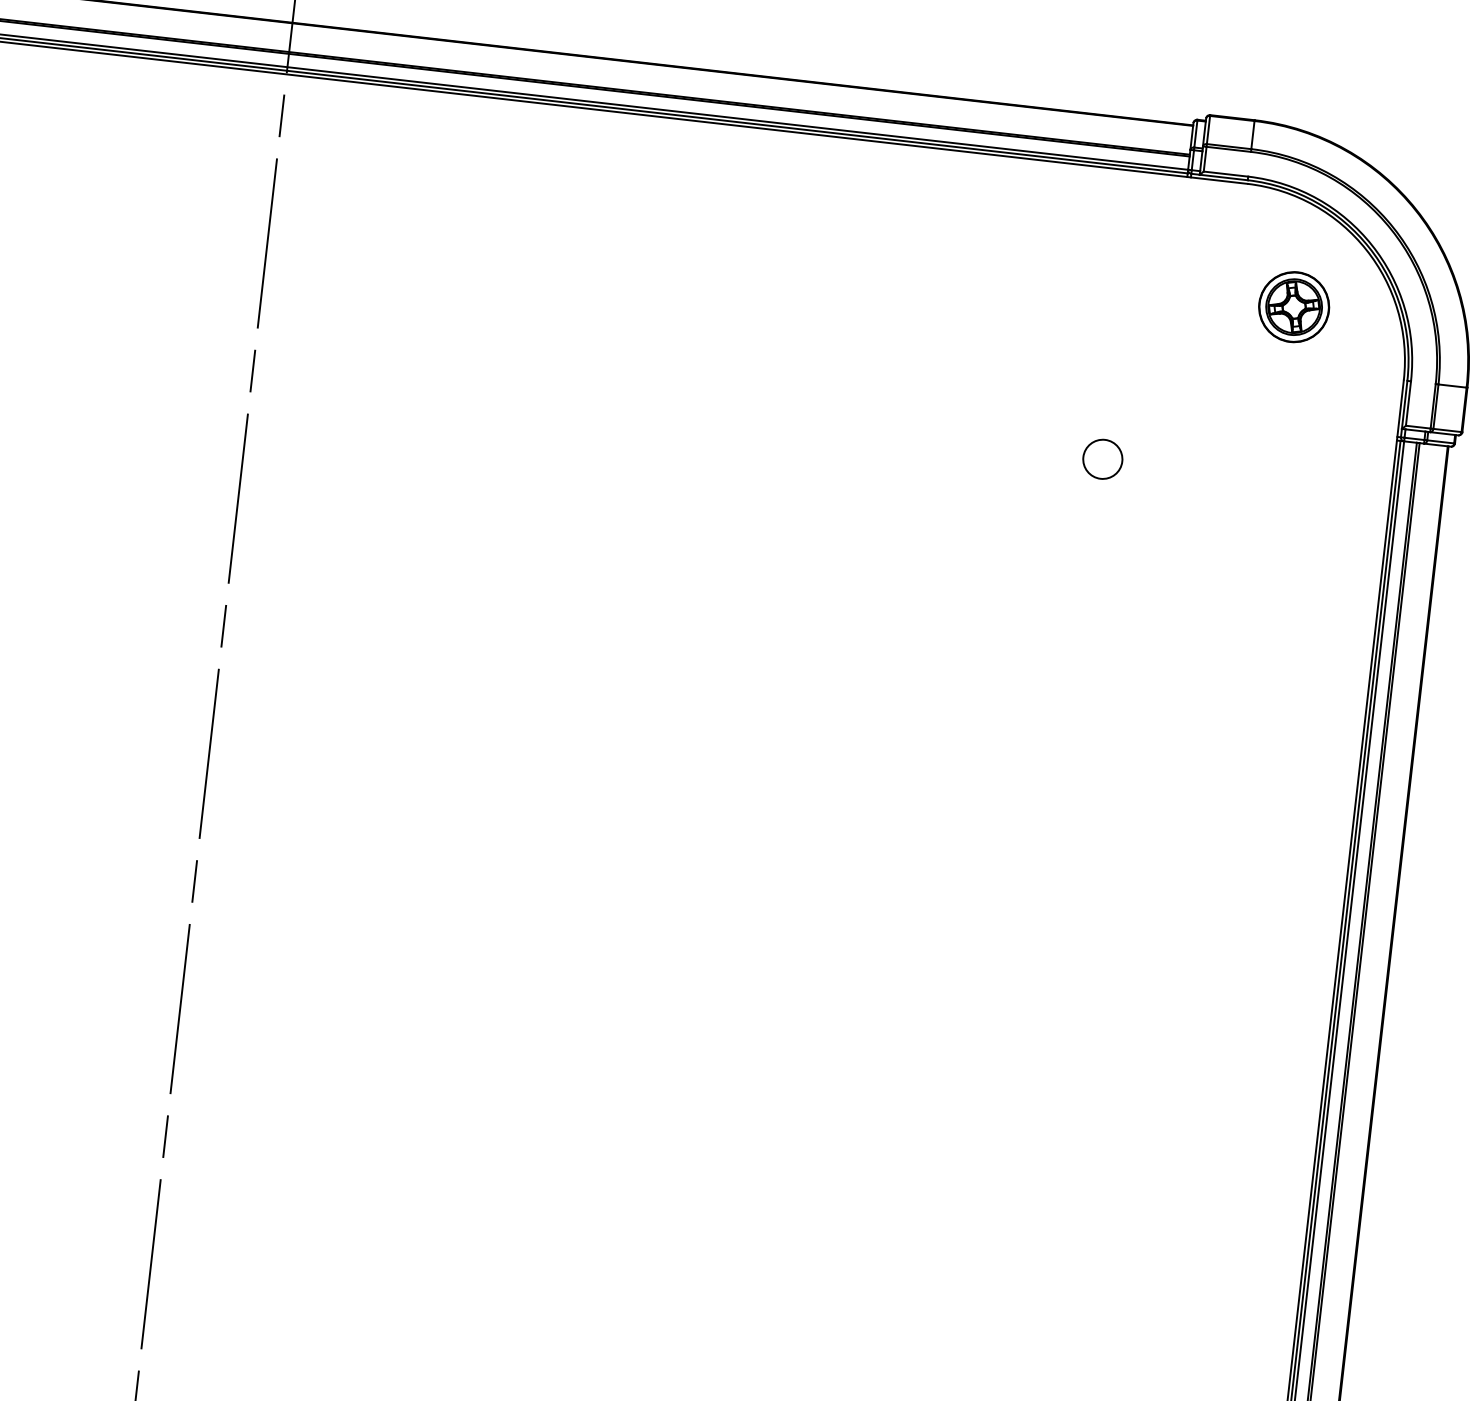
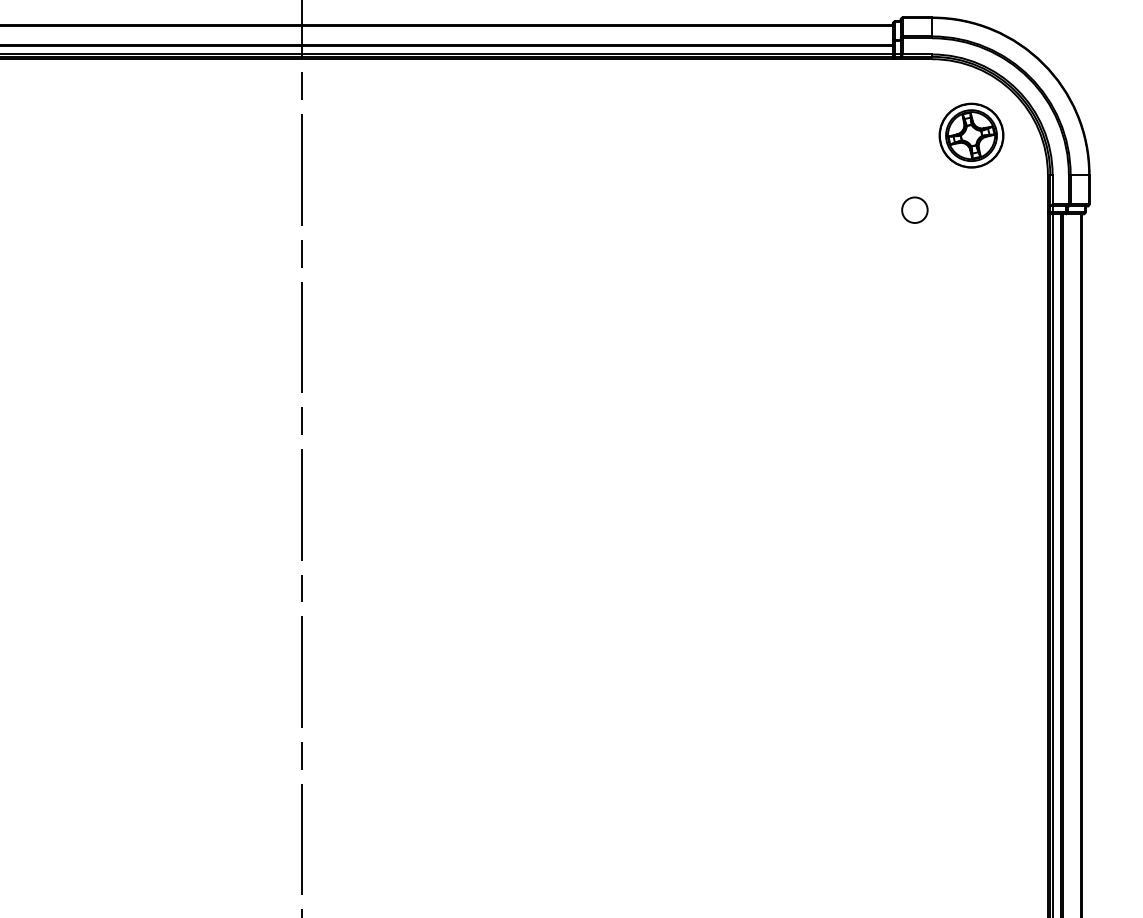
part: (1294, 307) -> (971, 135), size x1.4
circle: (1102, 458) -> (914, 209), moved

